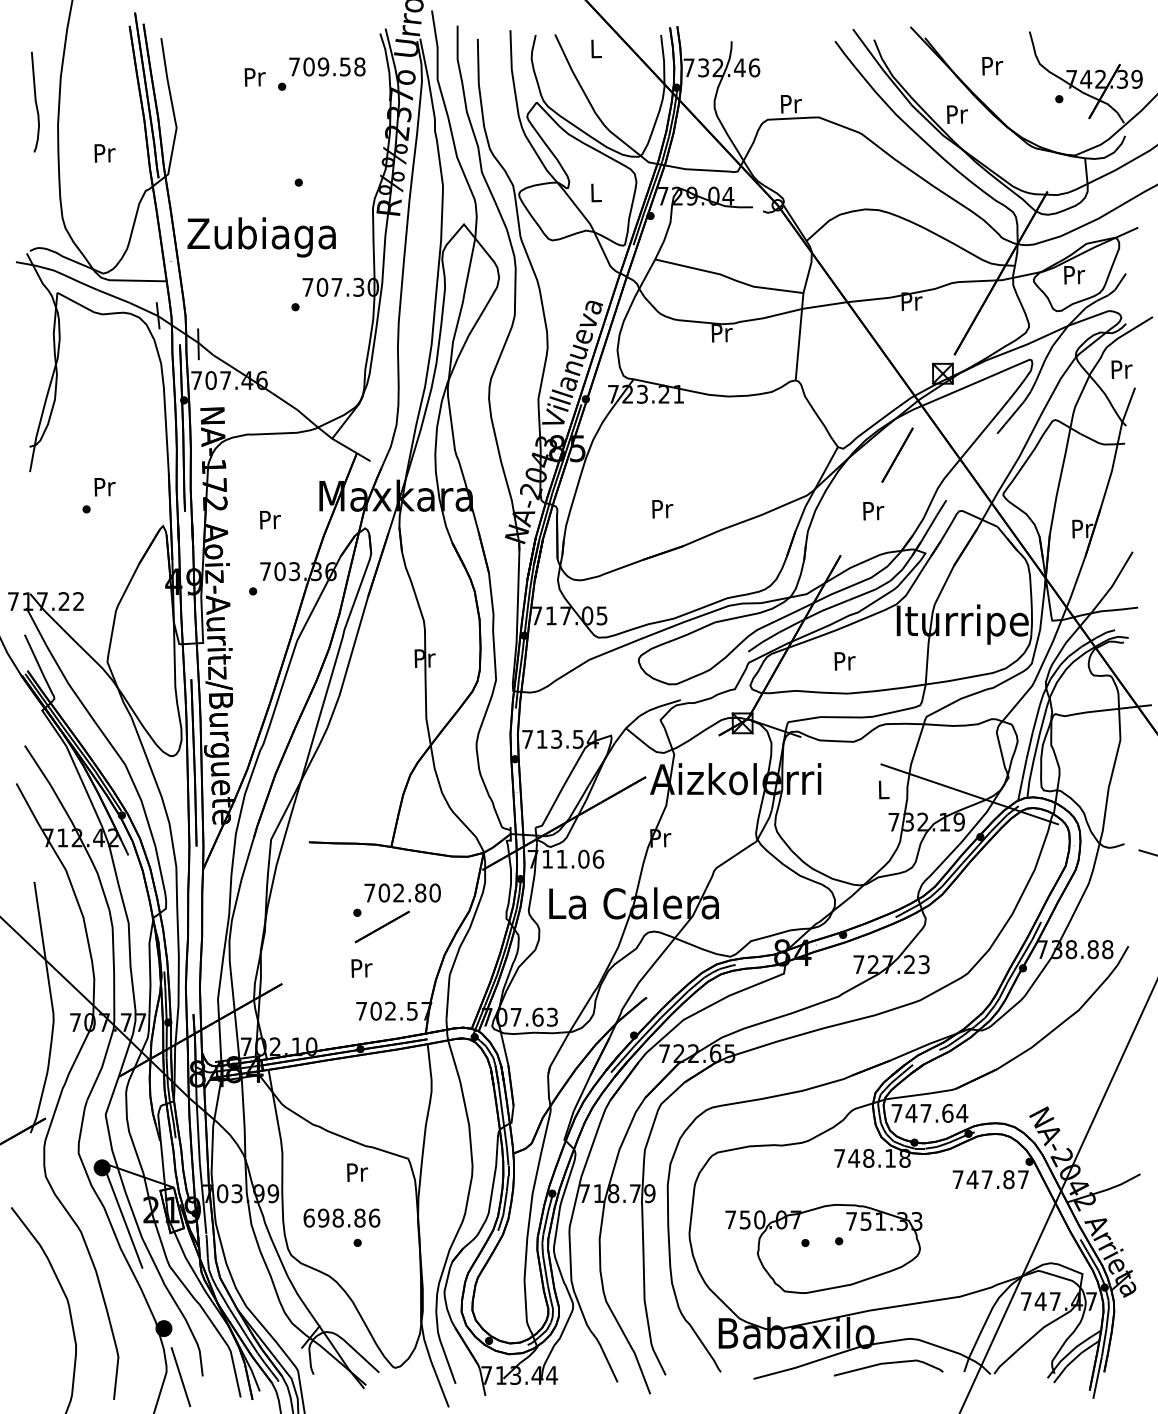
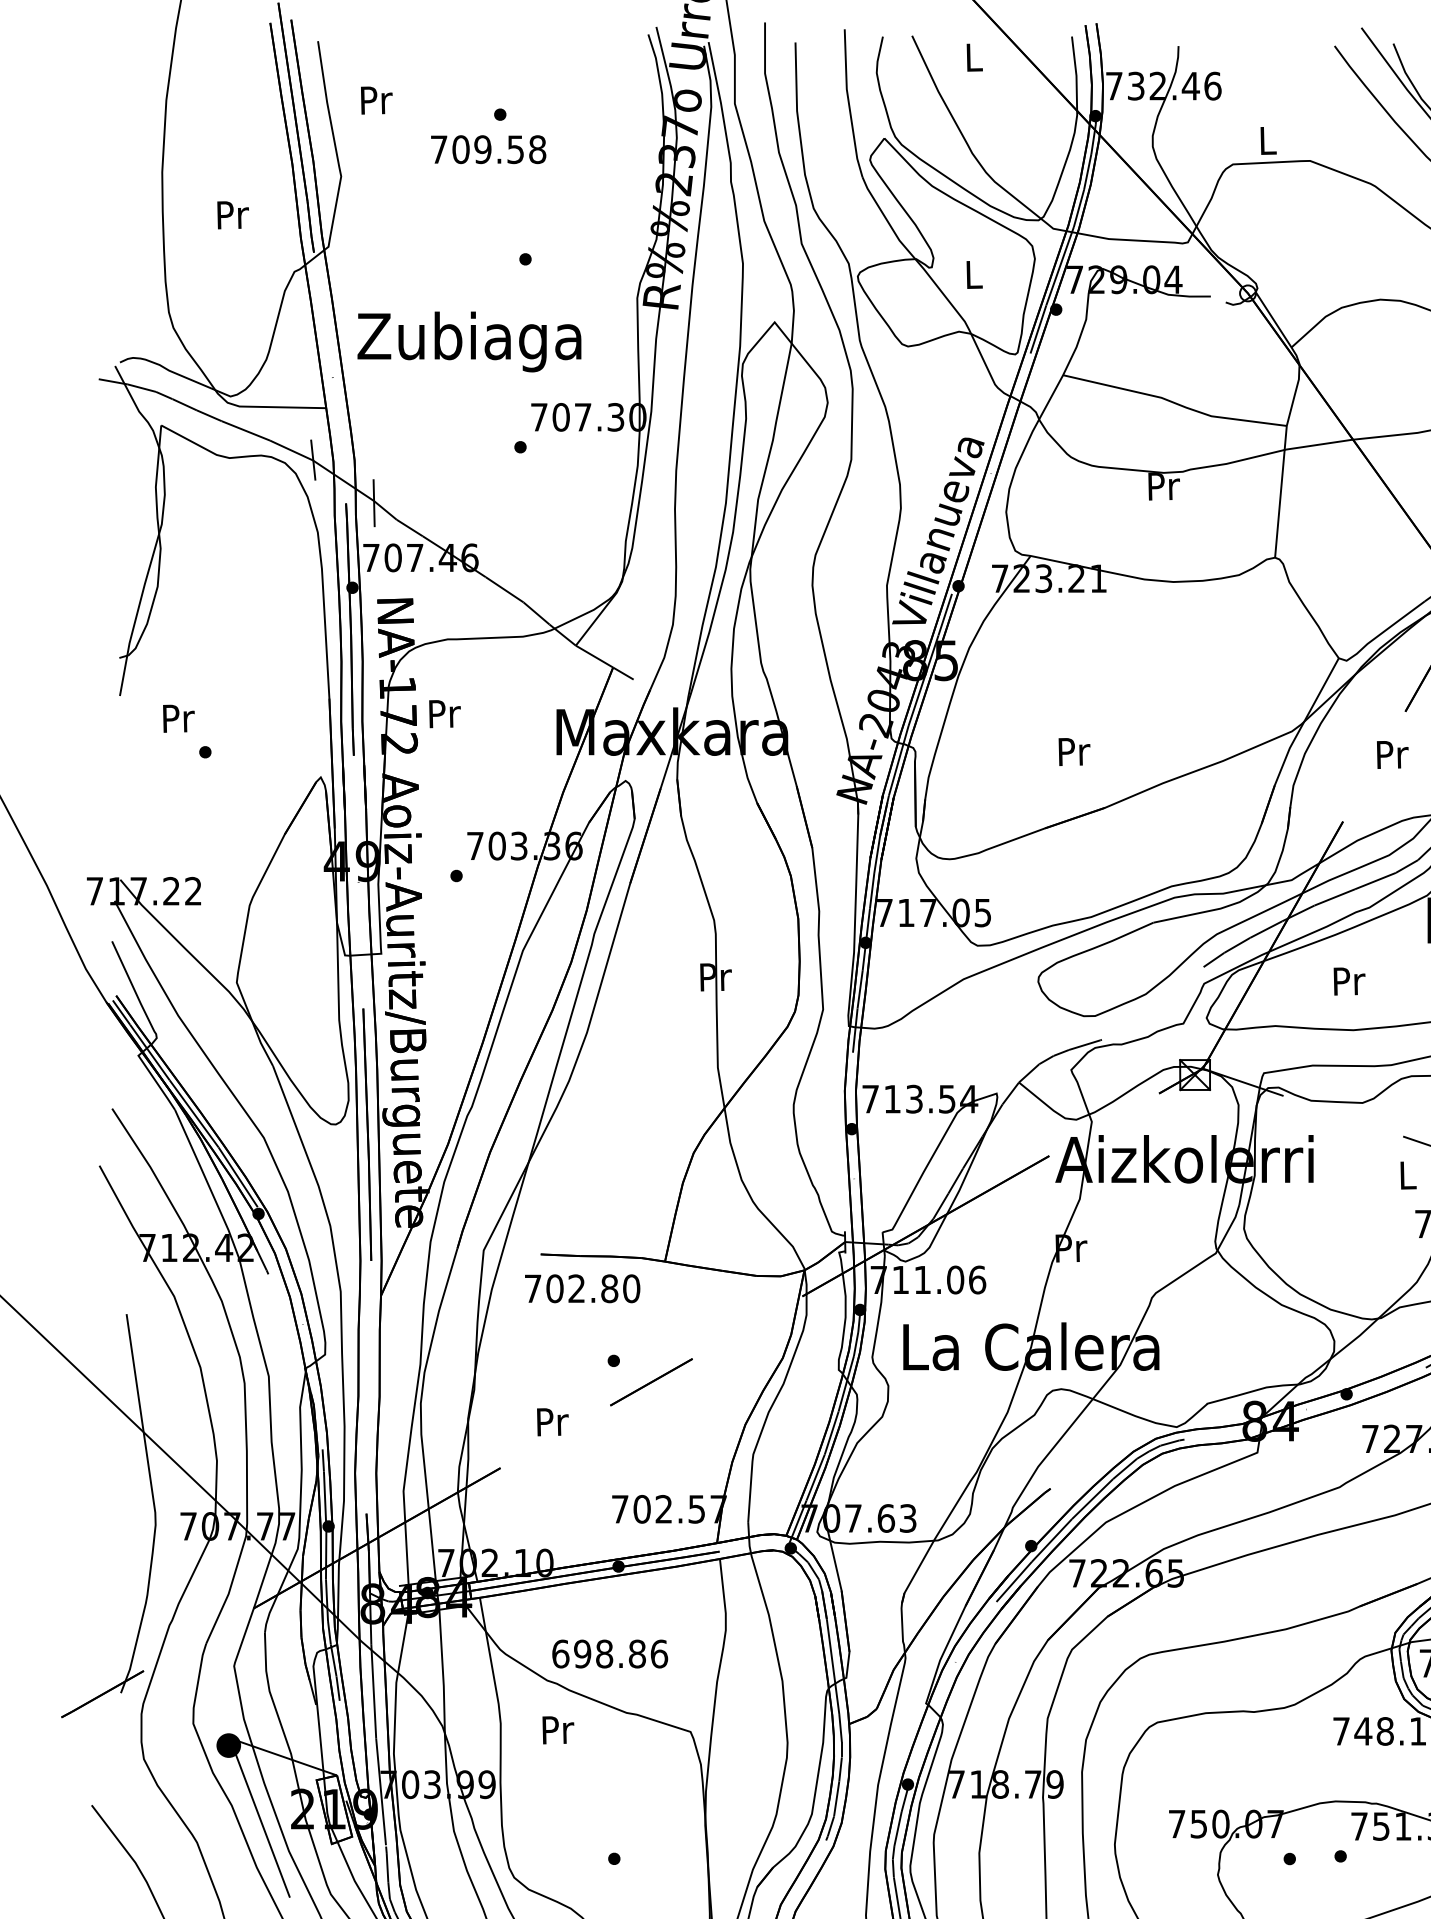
text: (327, 66) -> (488, 148), moved
text: (254, 77) -> (375, 100), moved
curve: (35, 101) -> (128, 136), removed
text: (790, 104) -> (1267, 141), Pr -> L
text: (104, 487) -> (178, 719), moved
text: (270, 519) -> (445, 713), moved
text: (402, 892) -> (582, 1287), moved
text: (361, 968) -> (552, 1422), moved
text: (357, 1172) -> (558, 1729), moved
text: (341, 1217) -> (609, 1653), moved

